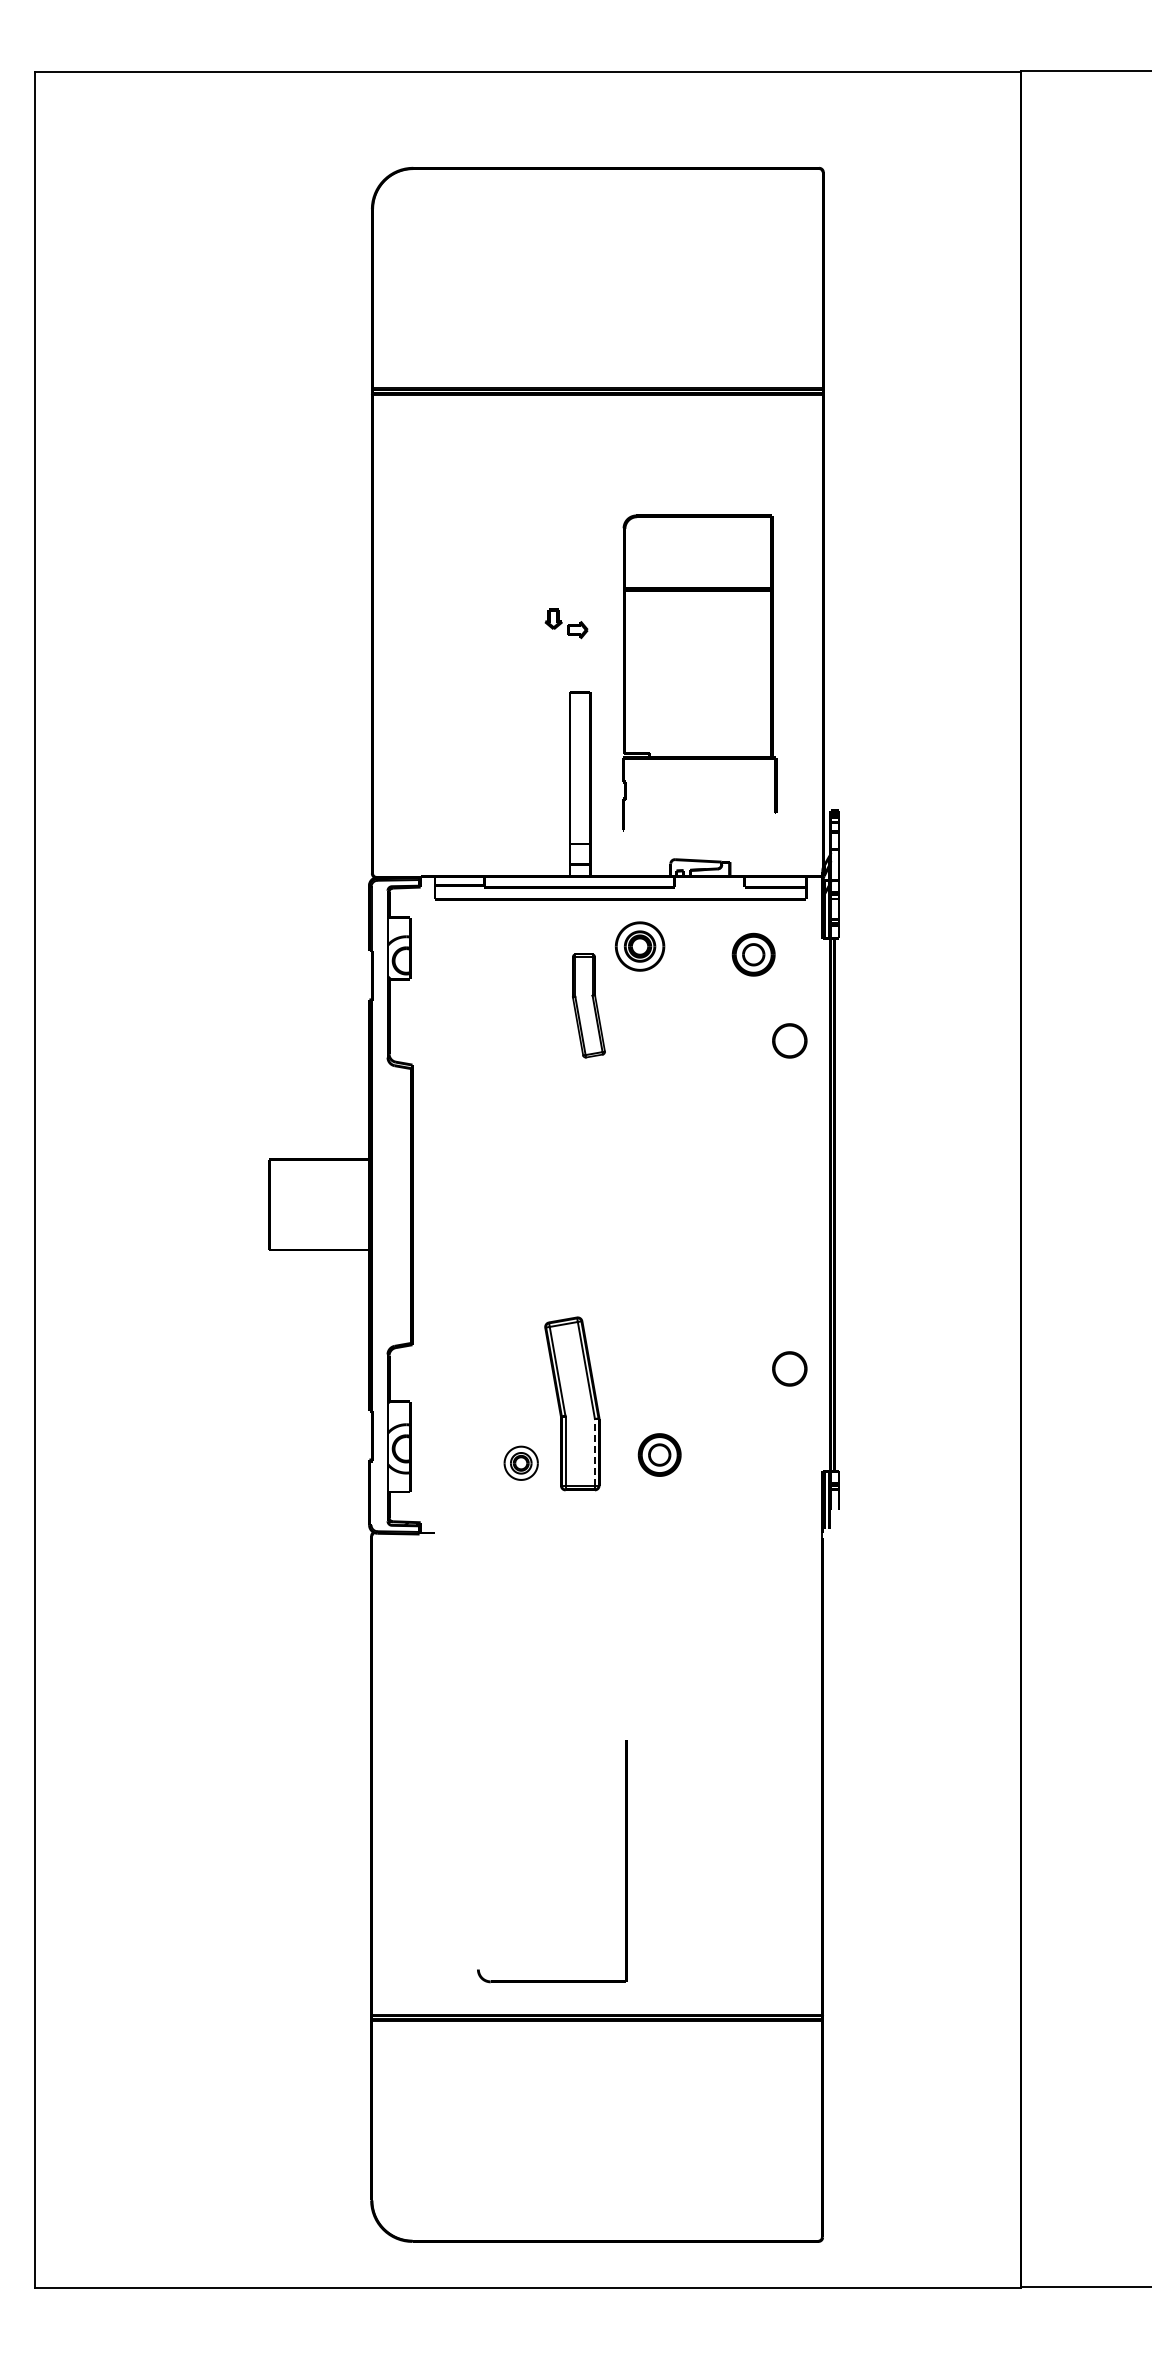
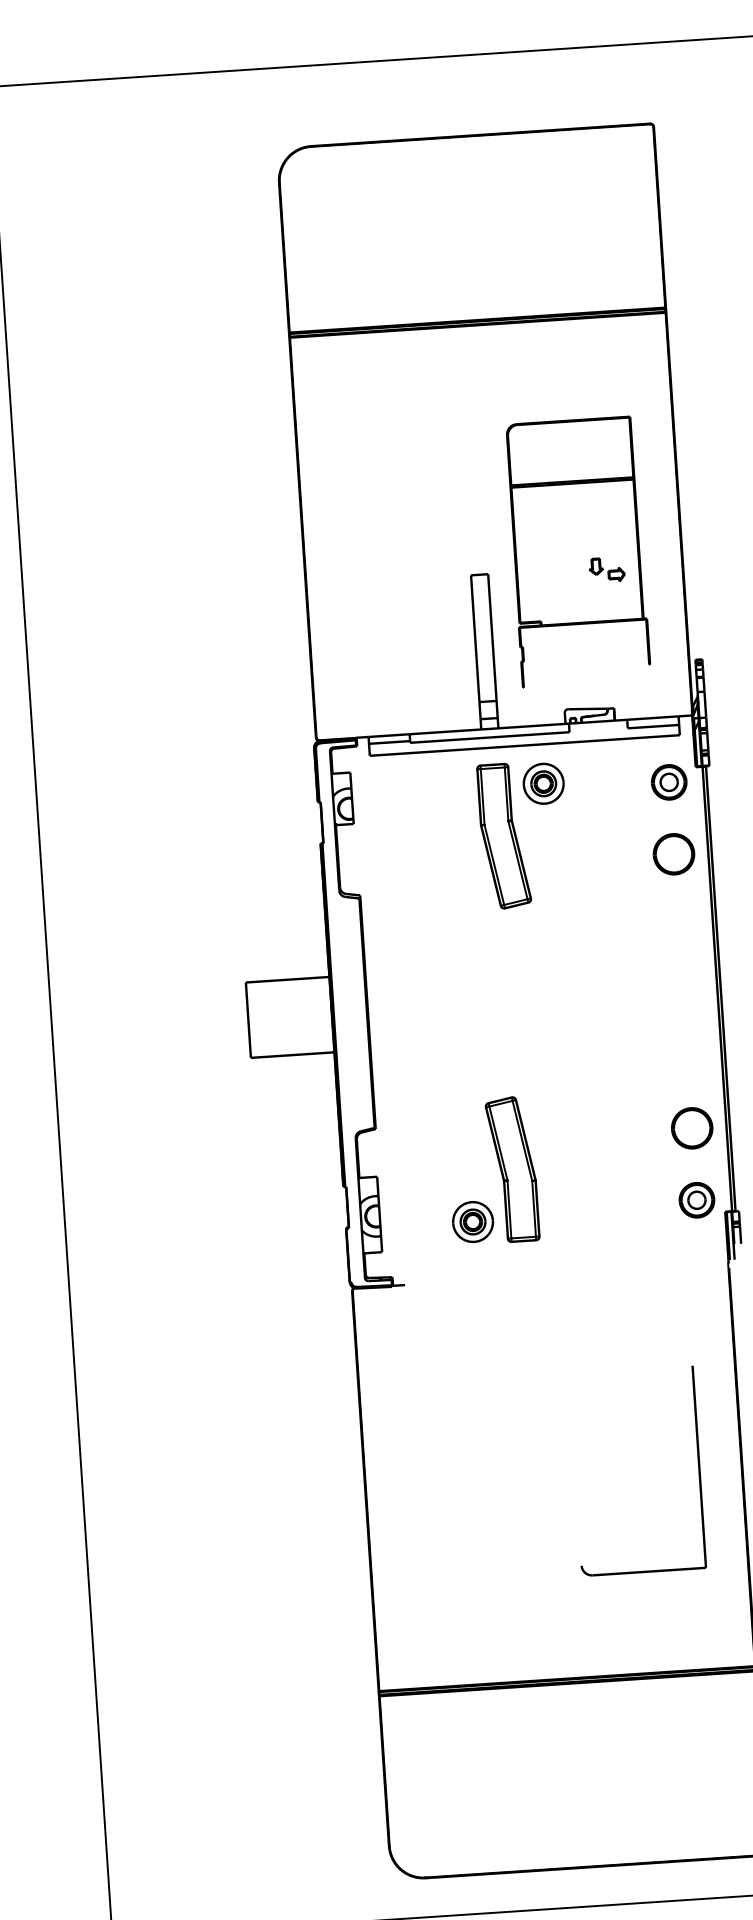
part: (566, 623) -> (607, 569), moved
part: (753, 954) -> (669, 782), moved
part: (588, 1005) -> (503, 835), size x1.67
part: (789, 1040) -> (673, 853), size x1.43
part: (789, 1368) -> (691, 1127), size x1.43
line: (594, 1451) -> (533, 1208), dashed -> solid
part: (659, 1454) -> (696, 1199), moved
part: (521, 1463) -> (473, 1222), size x1.43
part: (625, 1861) -> (698, 1467), moved

